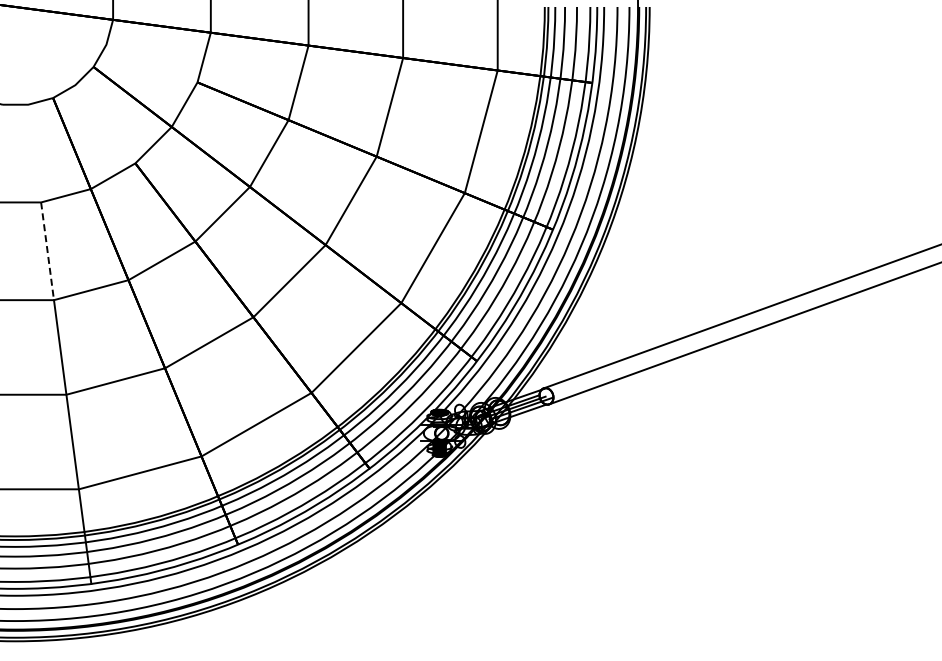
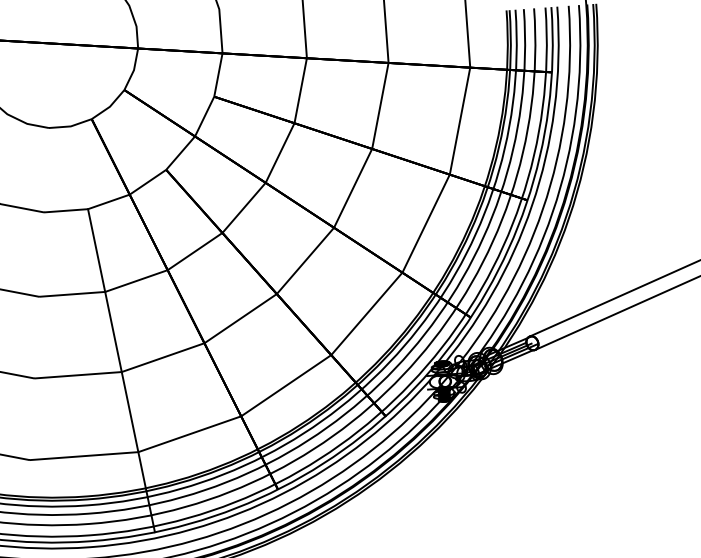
line: (47, 251) -> (96, 250), dashed -> solid

